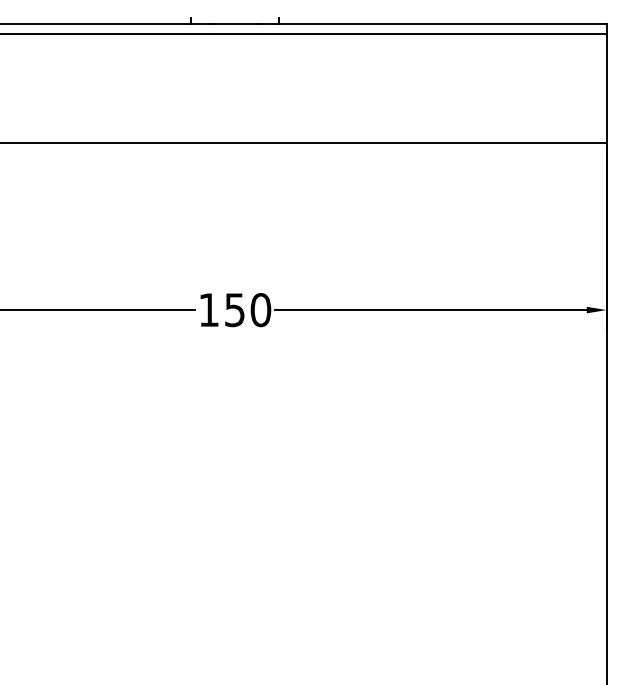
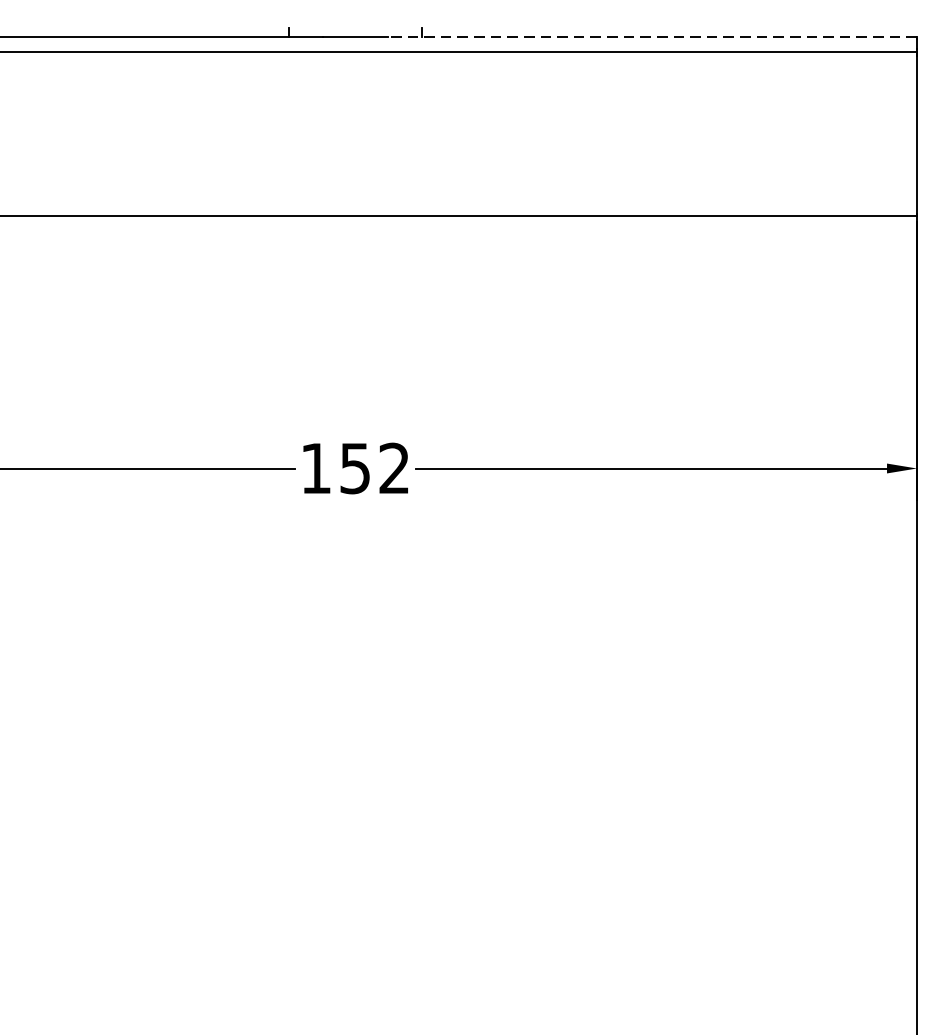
line: (431, 24) -> (652, 36), solid -> dashed
text: (260, 310) -> (393, 469), 150 -> 152

